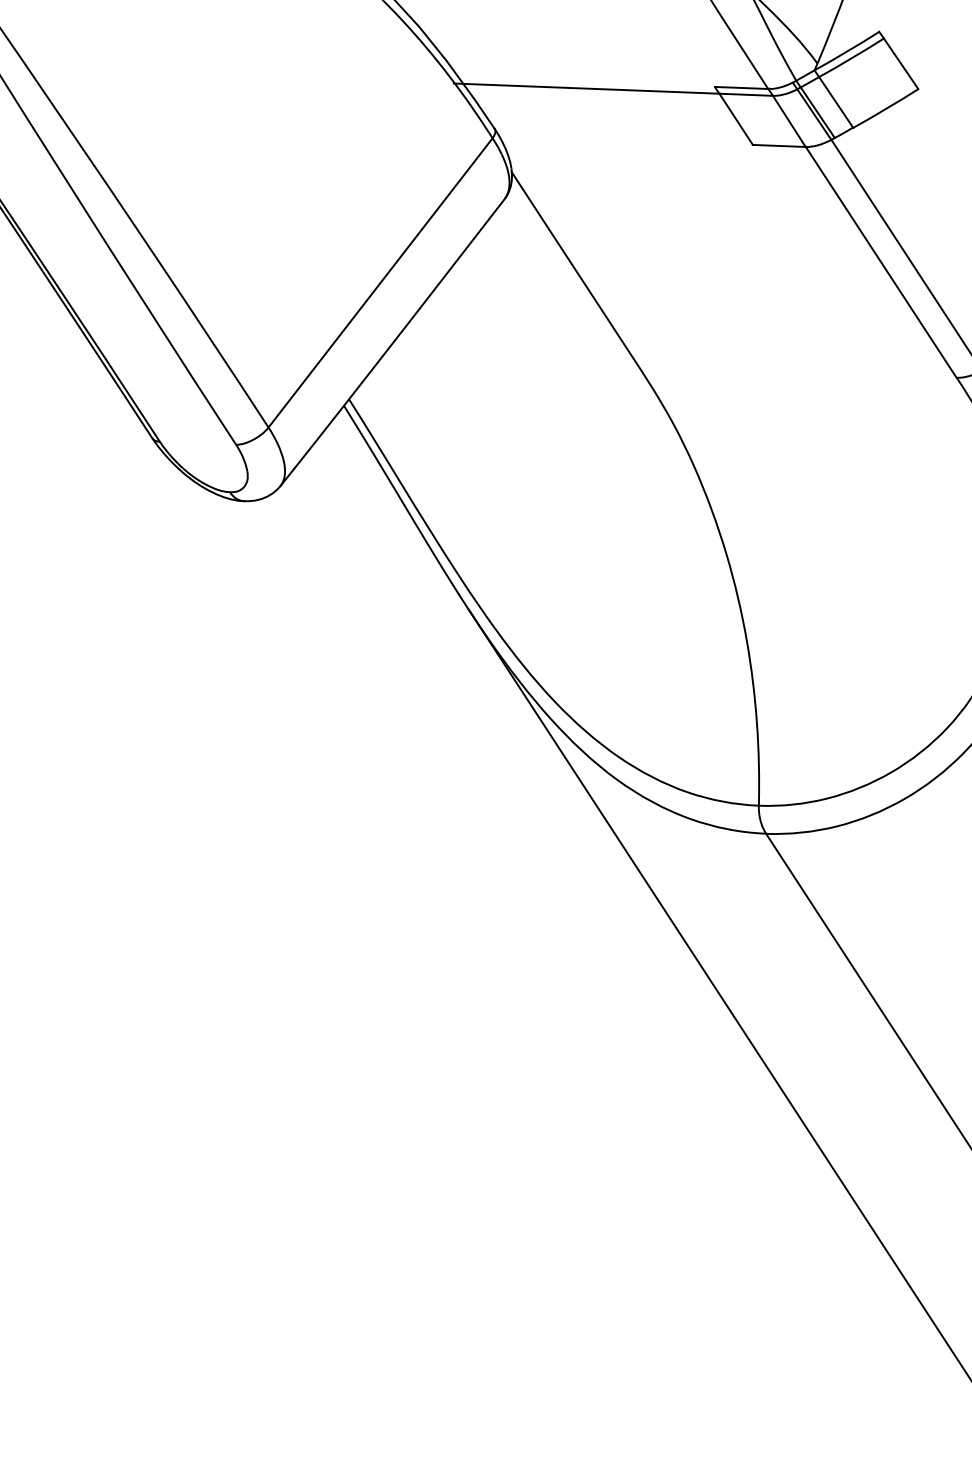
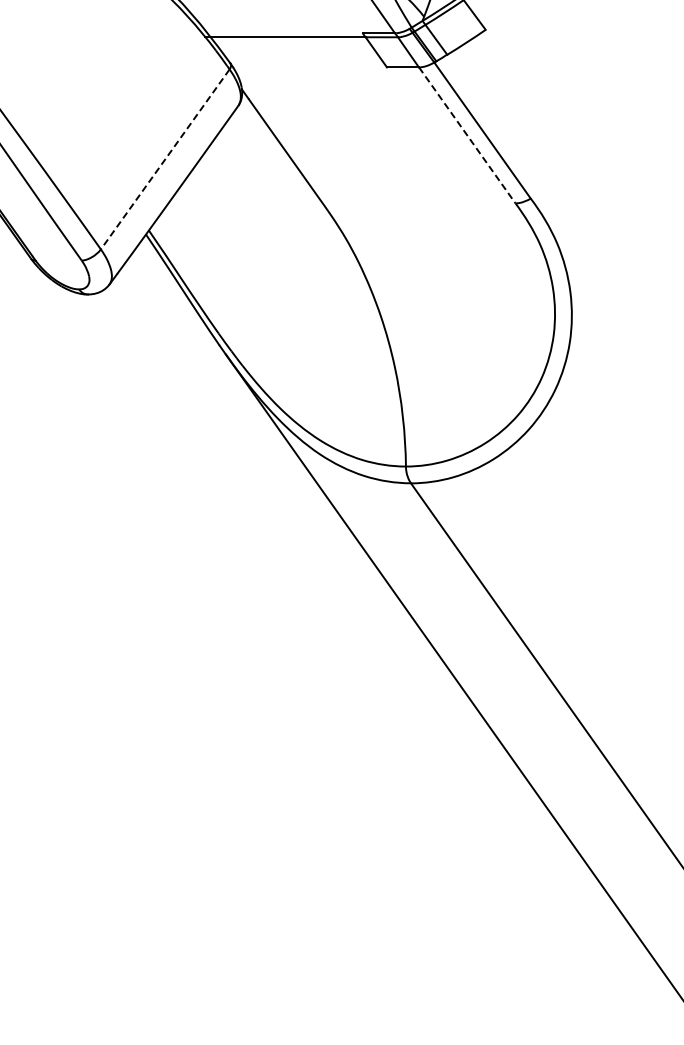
line: (881, 262) -> (467, 135), solid -> dashed
line: (380, 283) -> (165, 159), solid -> dashed

